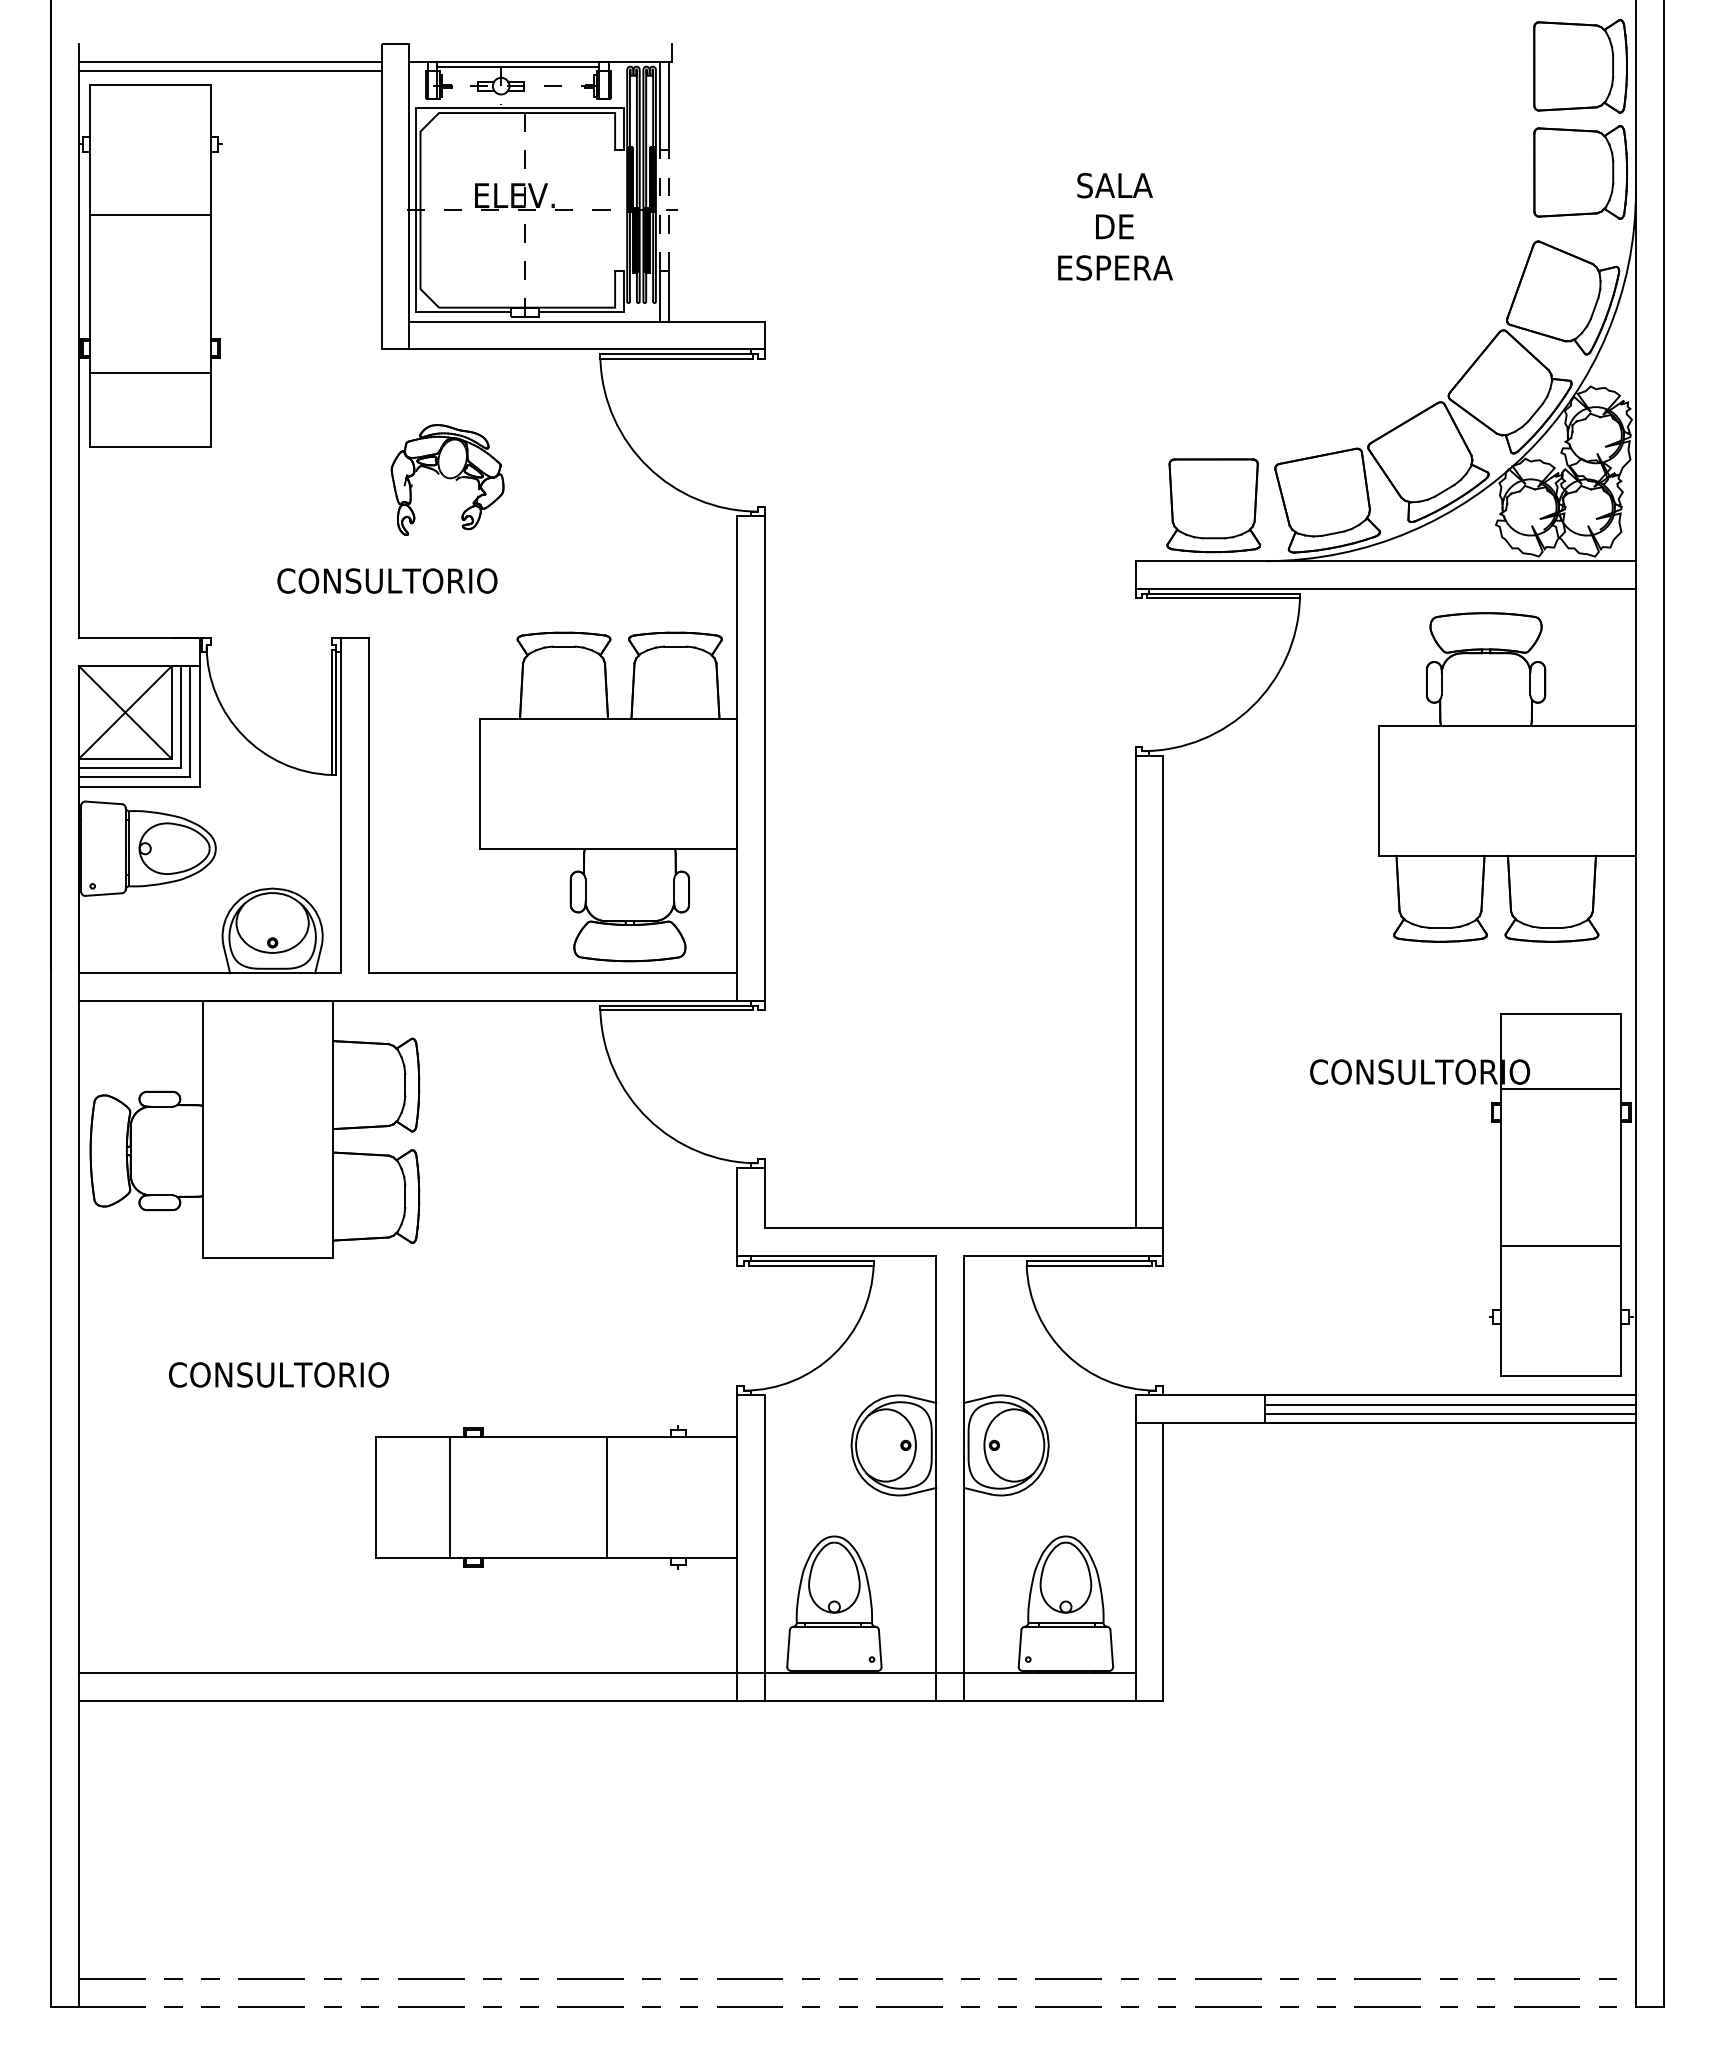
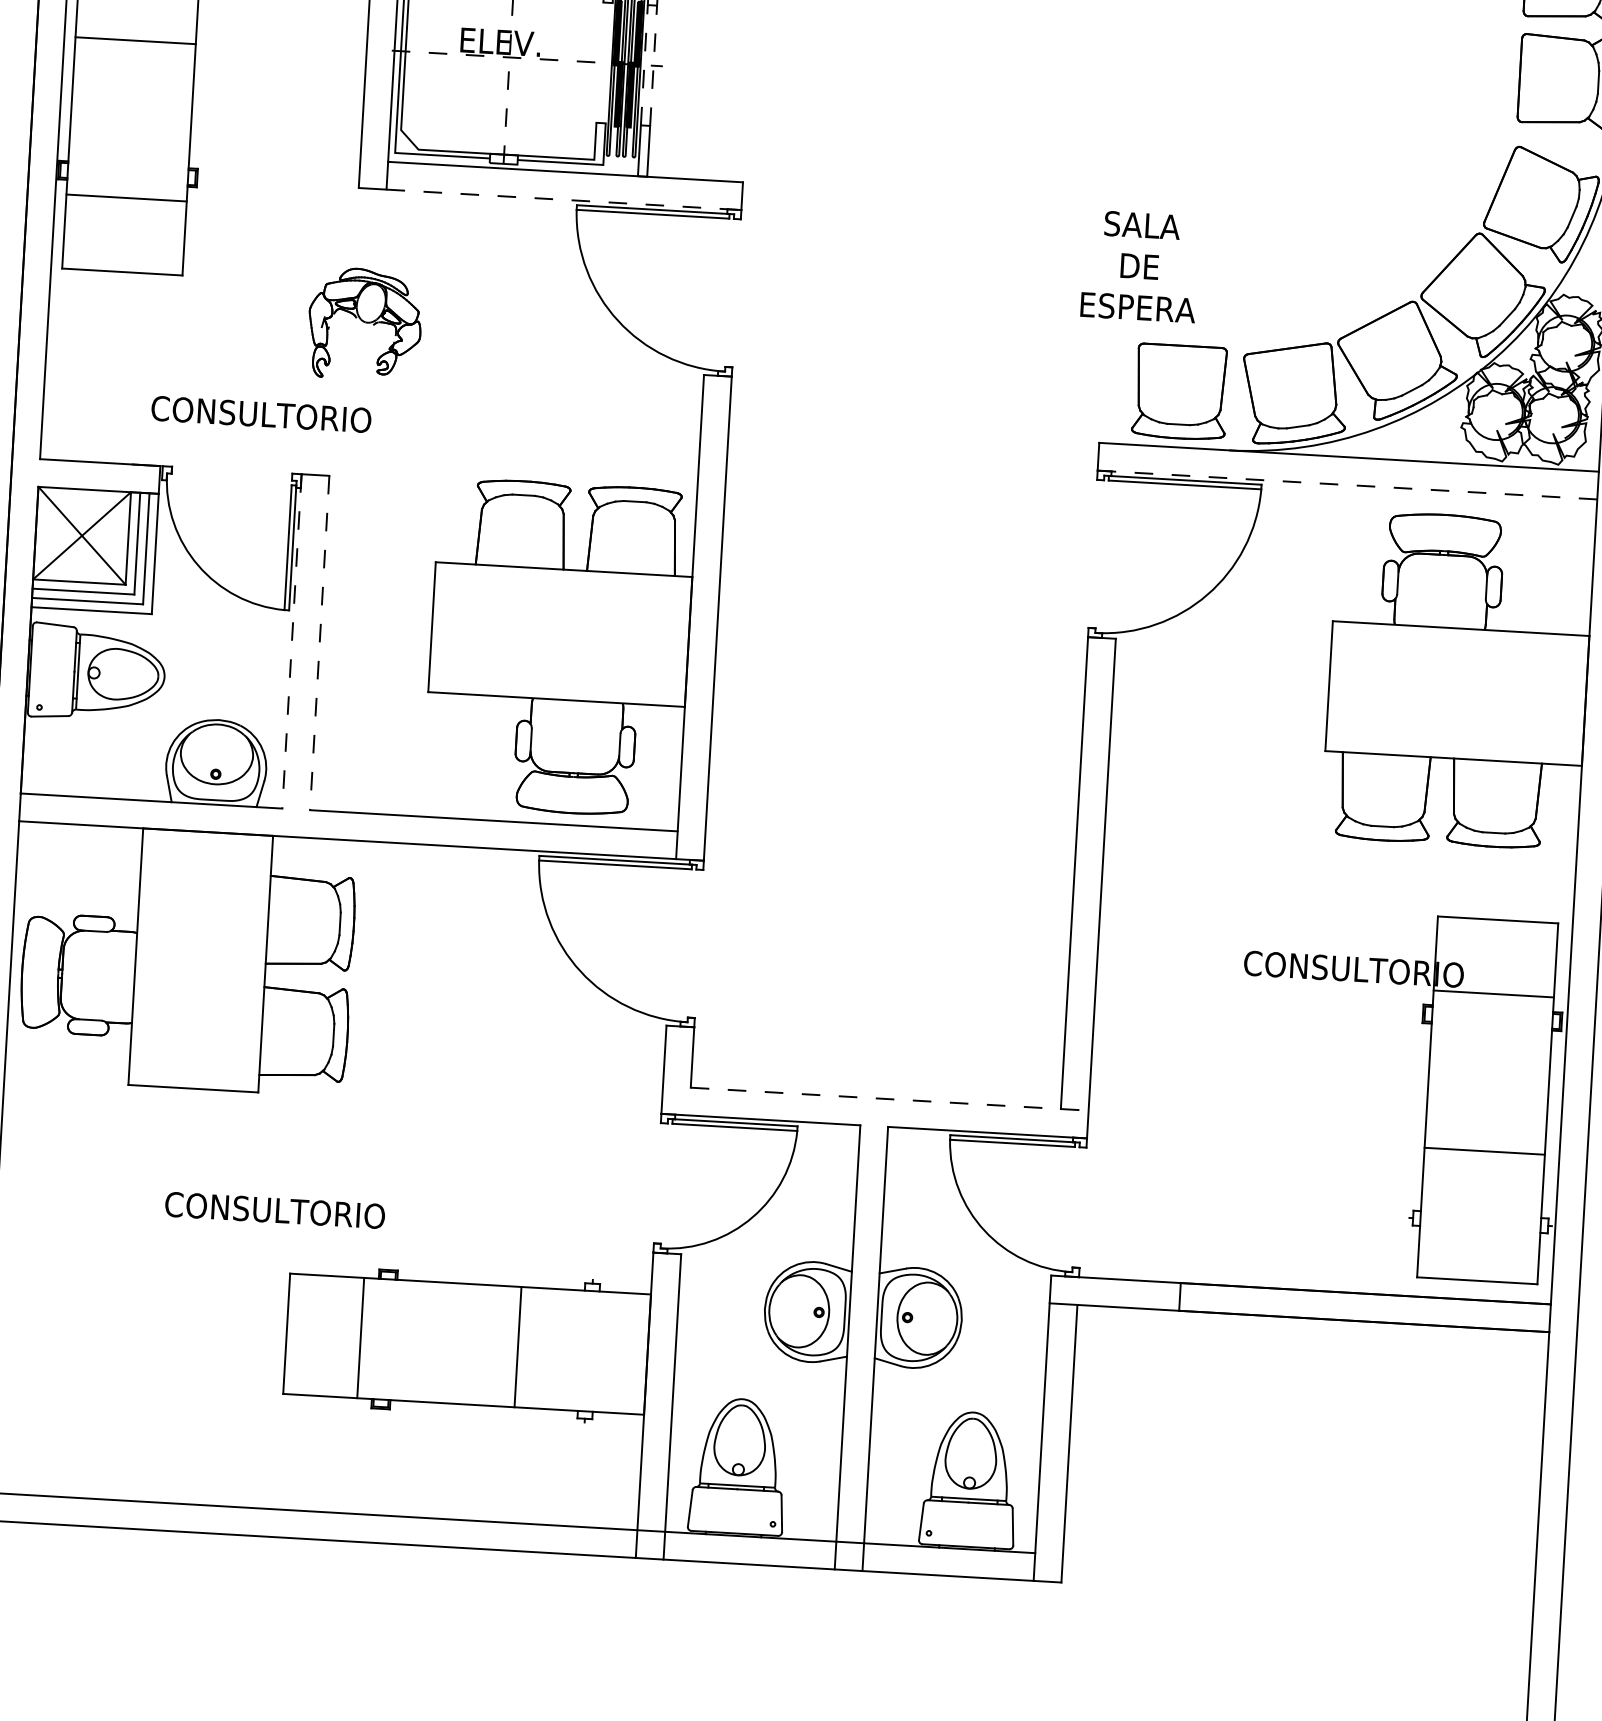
text: (1115, 226) -> (1140, 266), moved
line: (587, 349) -> (564, 200), solid -> dashed
part: (447, 479) -> (364, 323), moved
text: (387, 580) -> (261, 413), moved
line: (1386, 588) -> (1348, 484), solid -> dashed
line: (341, 806) -> (292, 642), solid -> dashed
line: (368, 806) -> (319, 643), solid -> dashed
line: (964, 1228) -> (890, 1099), solid -> dashed
text: (278, 1374) -> (274, 1210), moved
line: (1450, 1404) -> (1365, 1302), removed
line: (1450, 1413) -> (1364, 1311), removed

